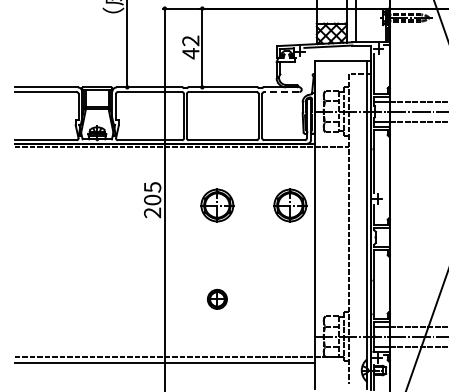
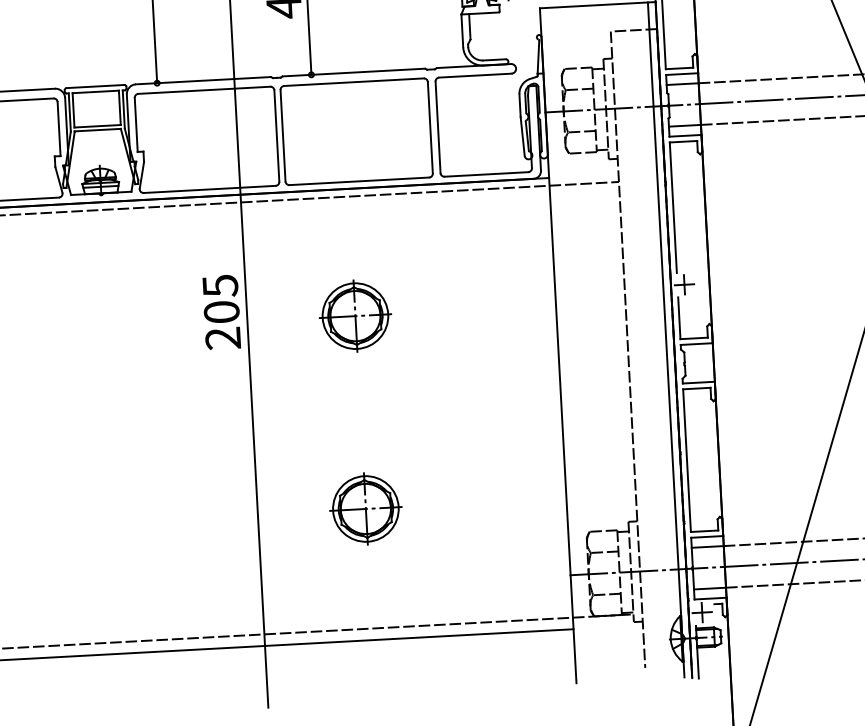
line: (281, 92) -> (474, 76), dashed -> solid
part: (290, 205) -> (505, 307), removed
part: (217, 299) -> (366, 509), size x1.67

